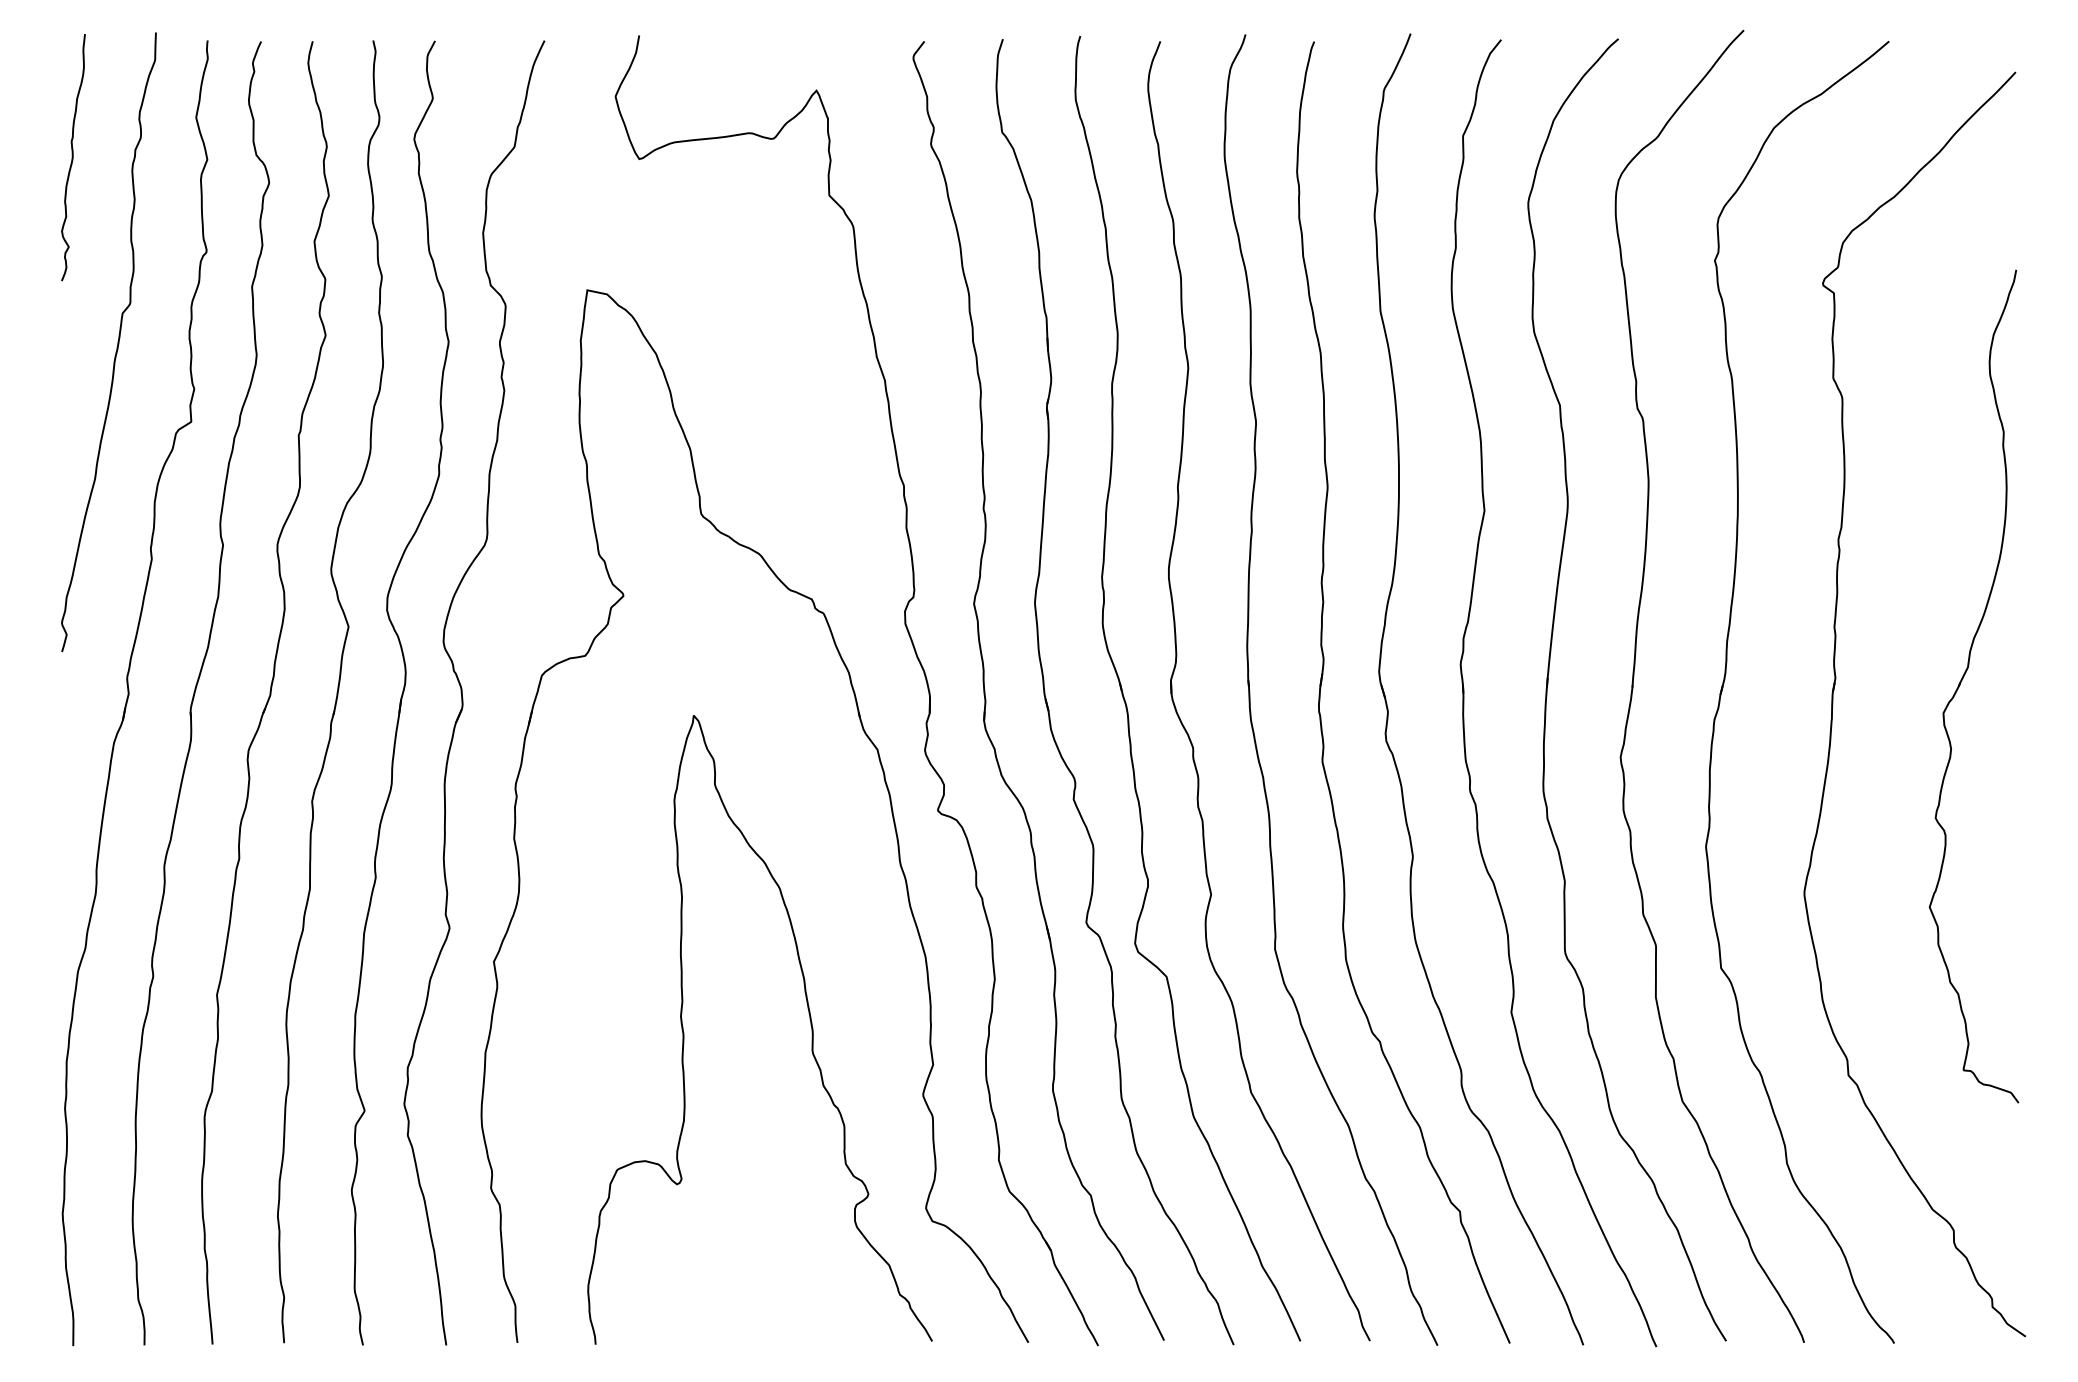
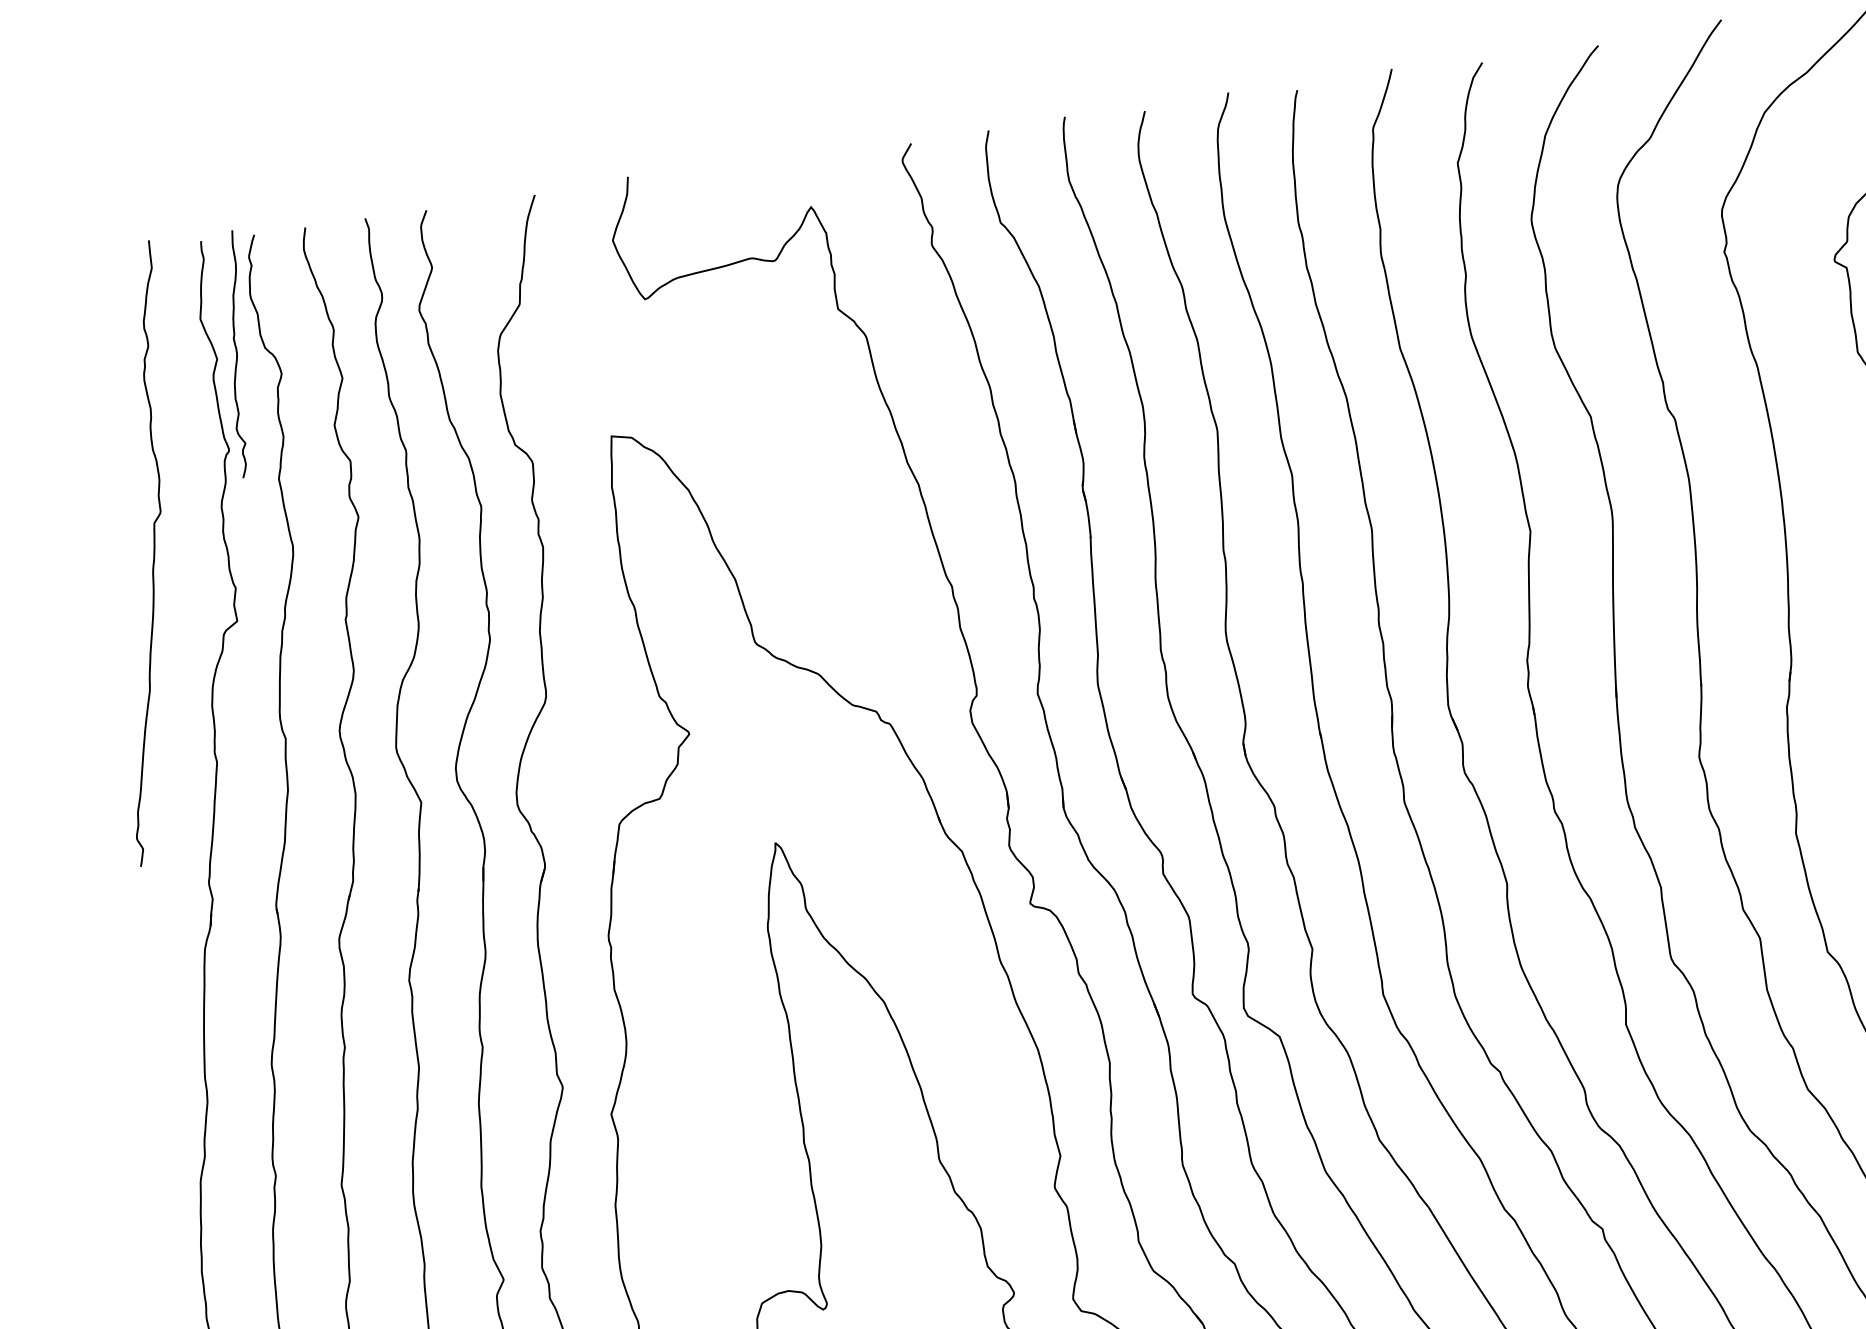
curve: (73, 157) -> (237, 354), moved

